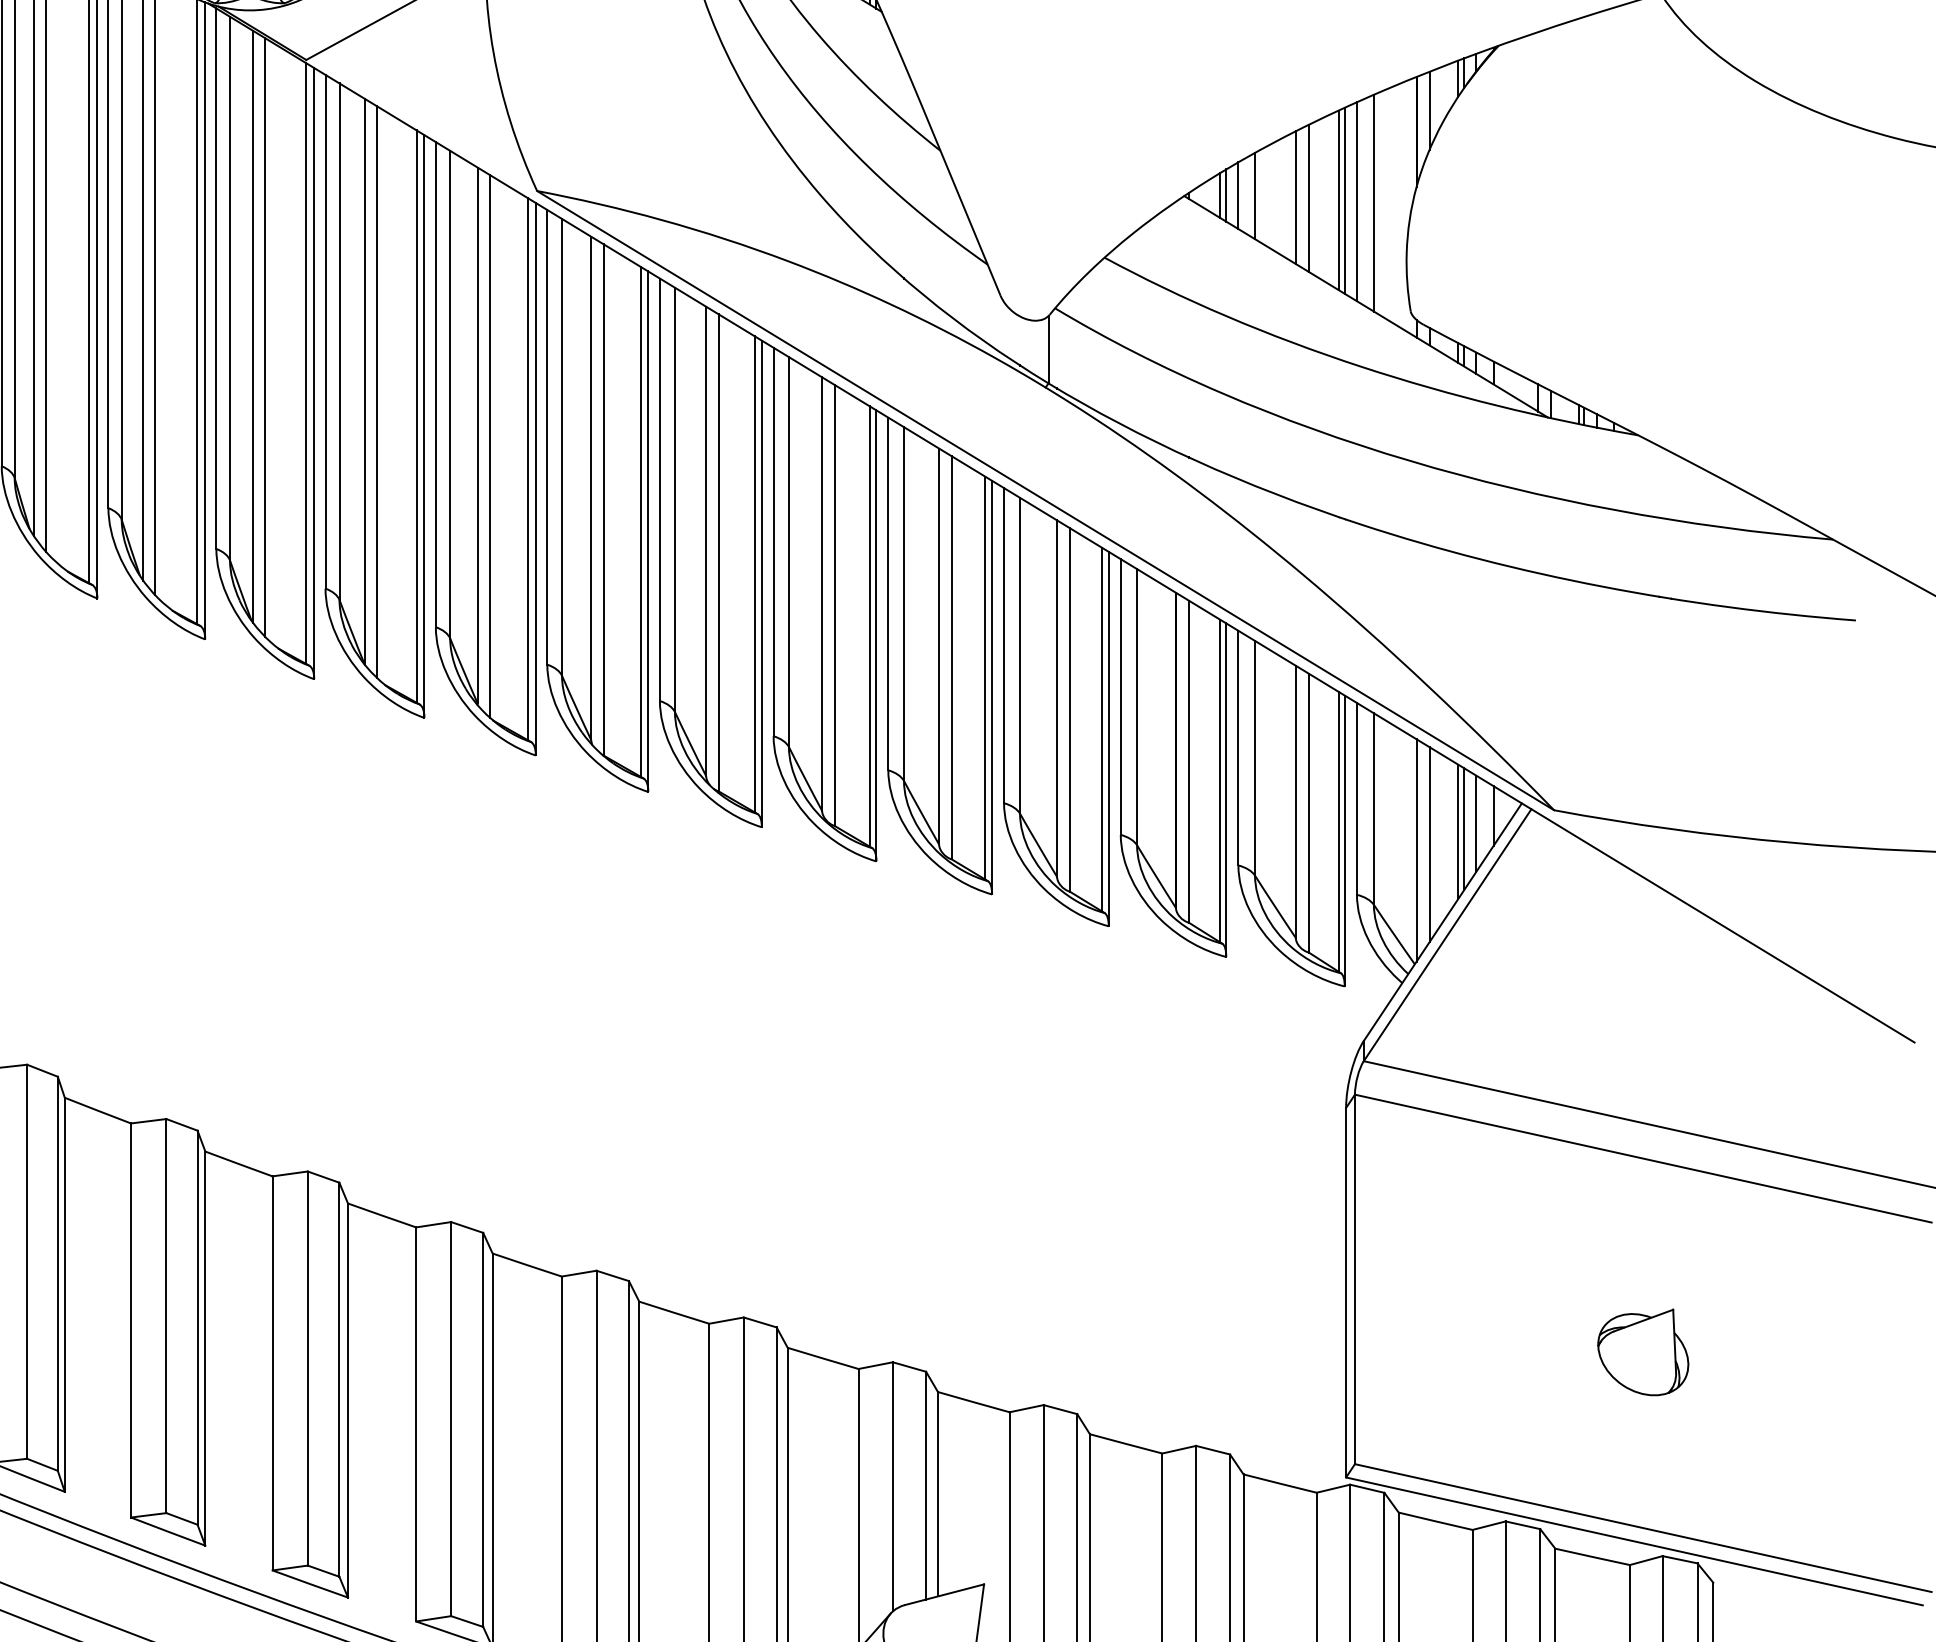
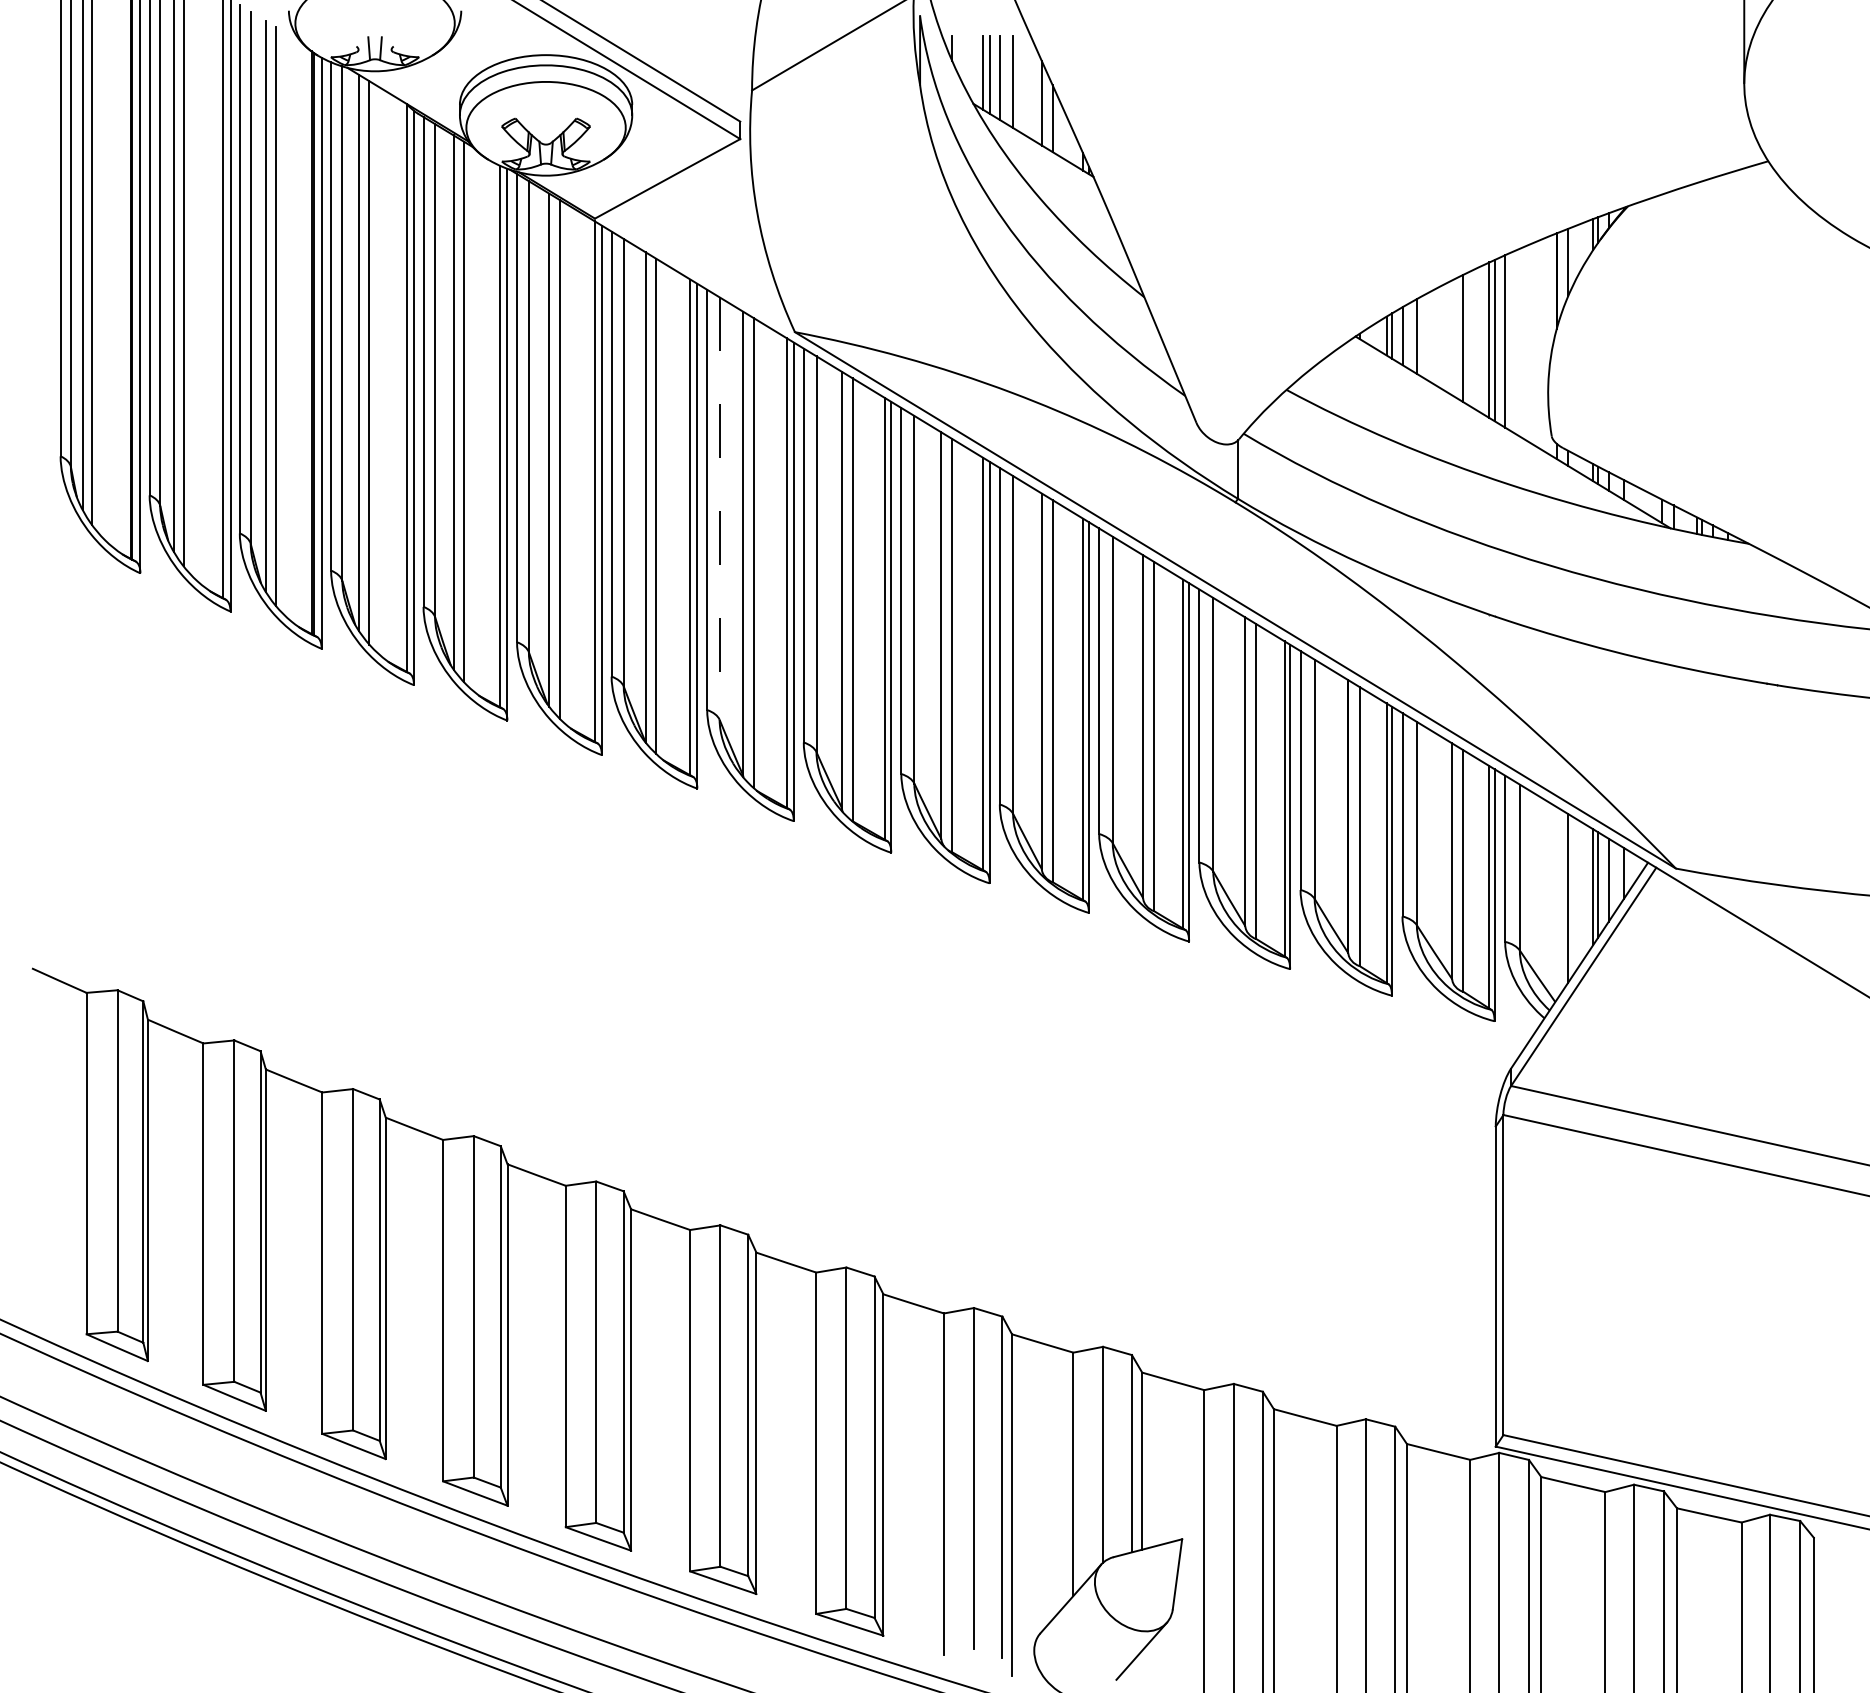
line: (1296, 197) -> (1452, 337), removed
line: (1373, 202) -> (1519, 342), removed
line: (450, 395) -> (719, 509), solid -> dashed
line: (1416, 850) -> (1556, 903), removed
part: (1643, 1352) -> (1753, 1338), removed

